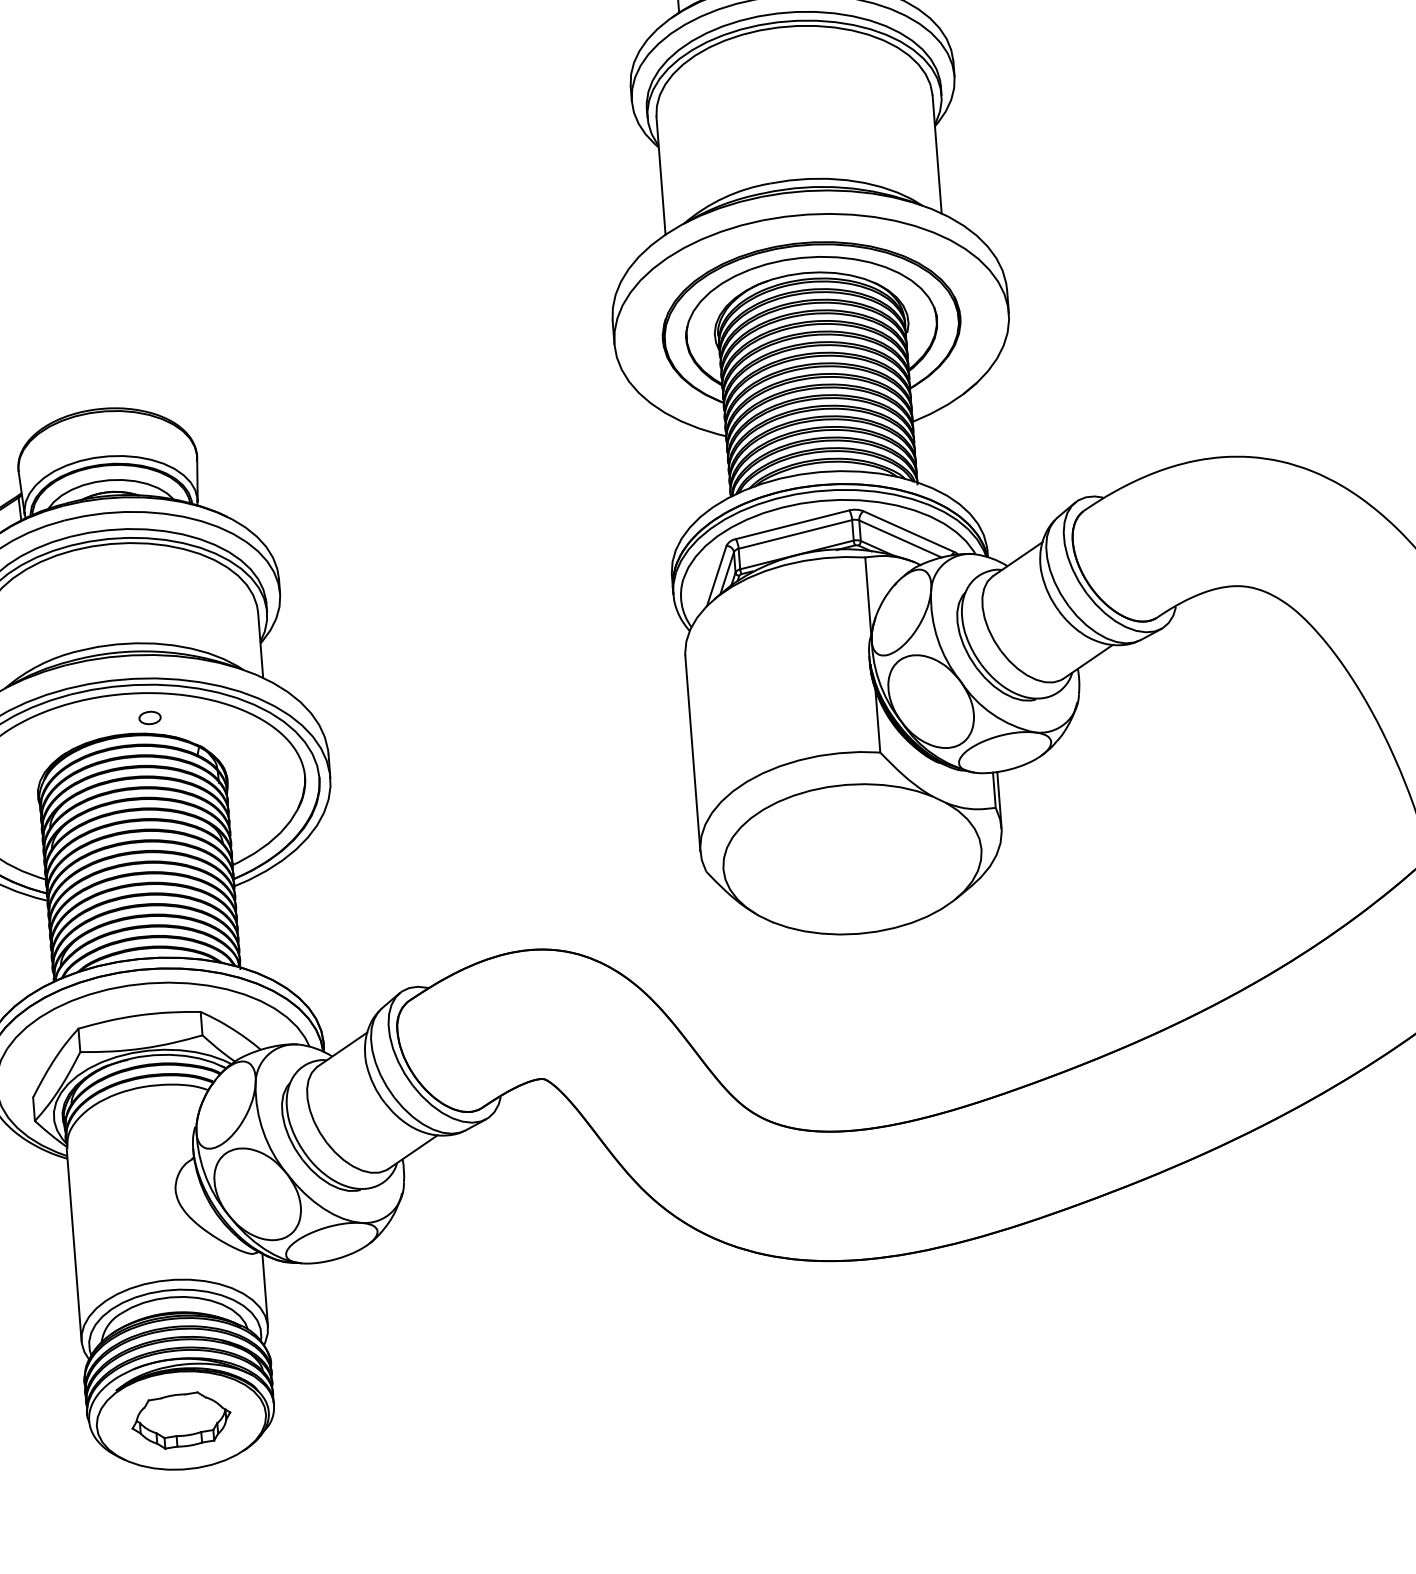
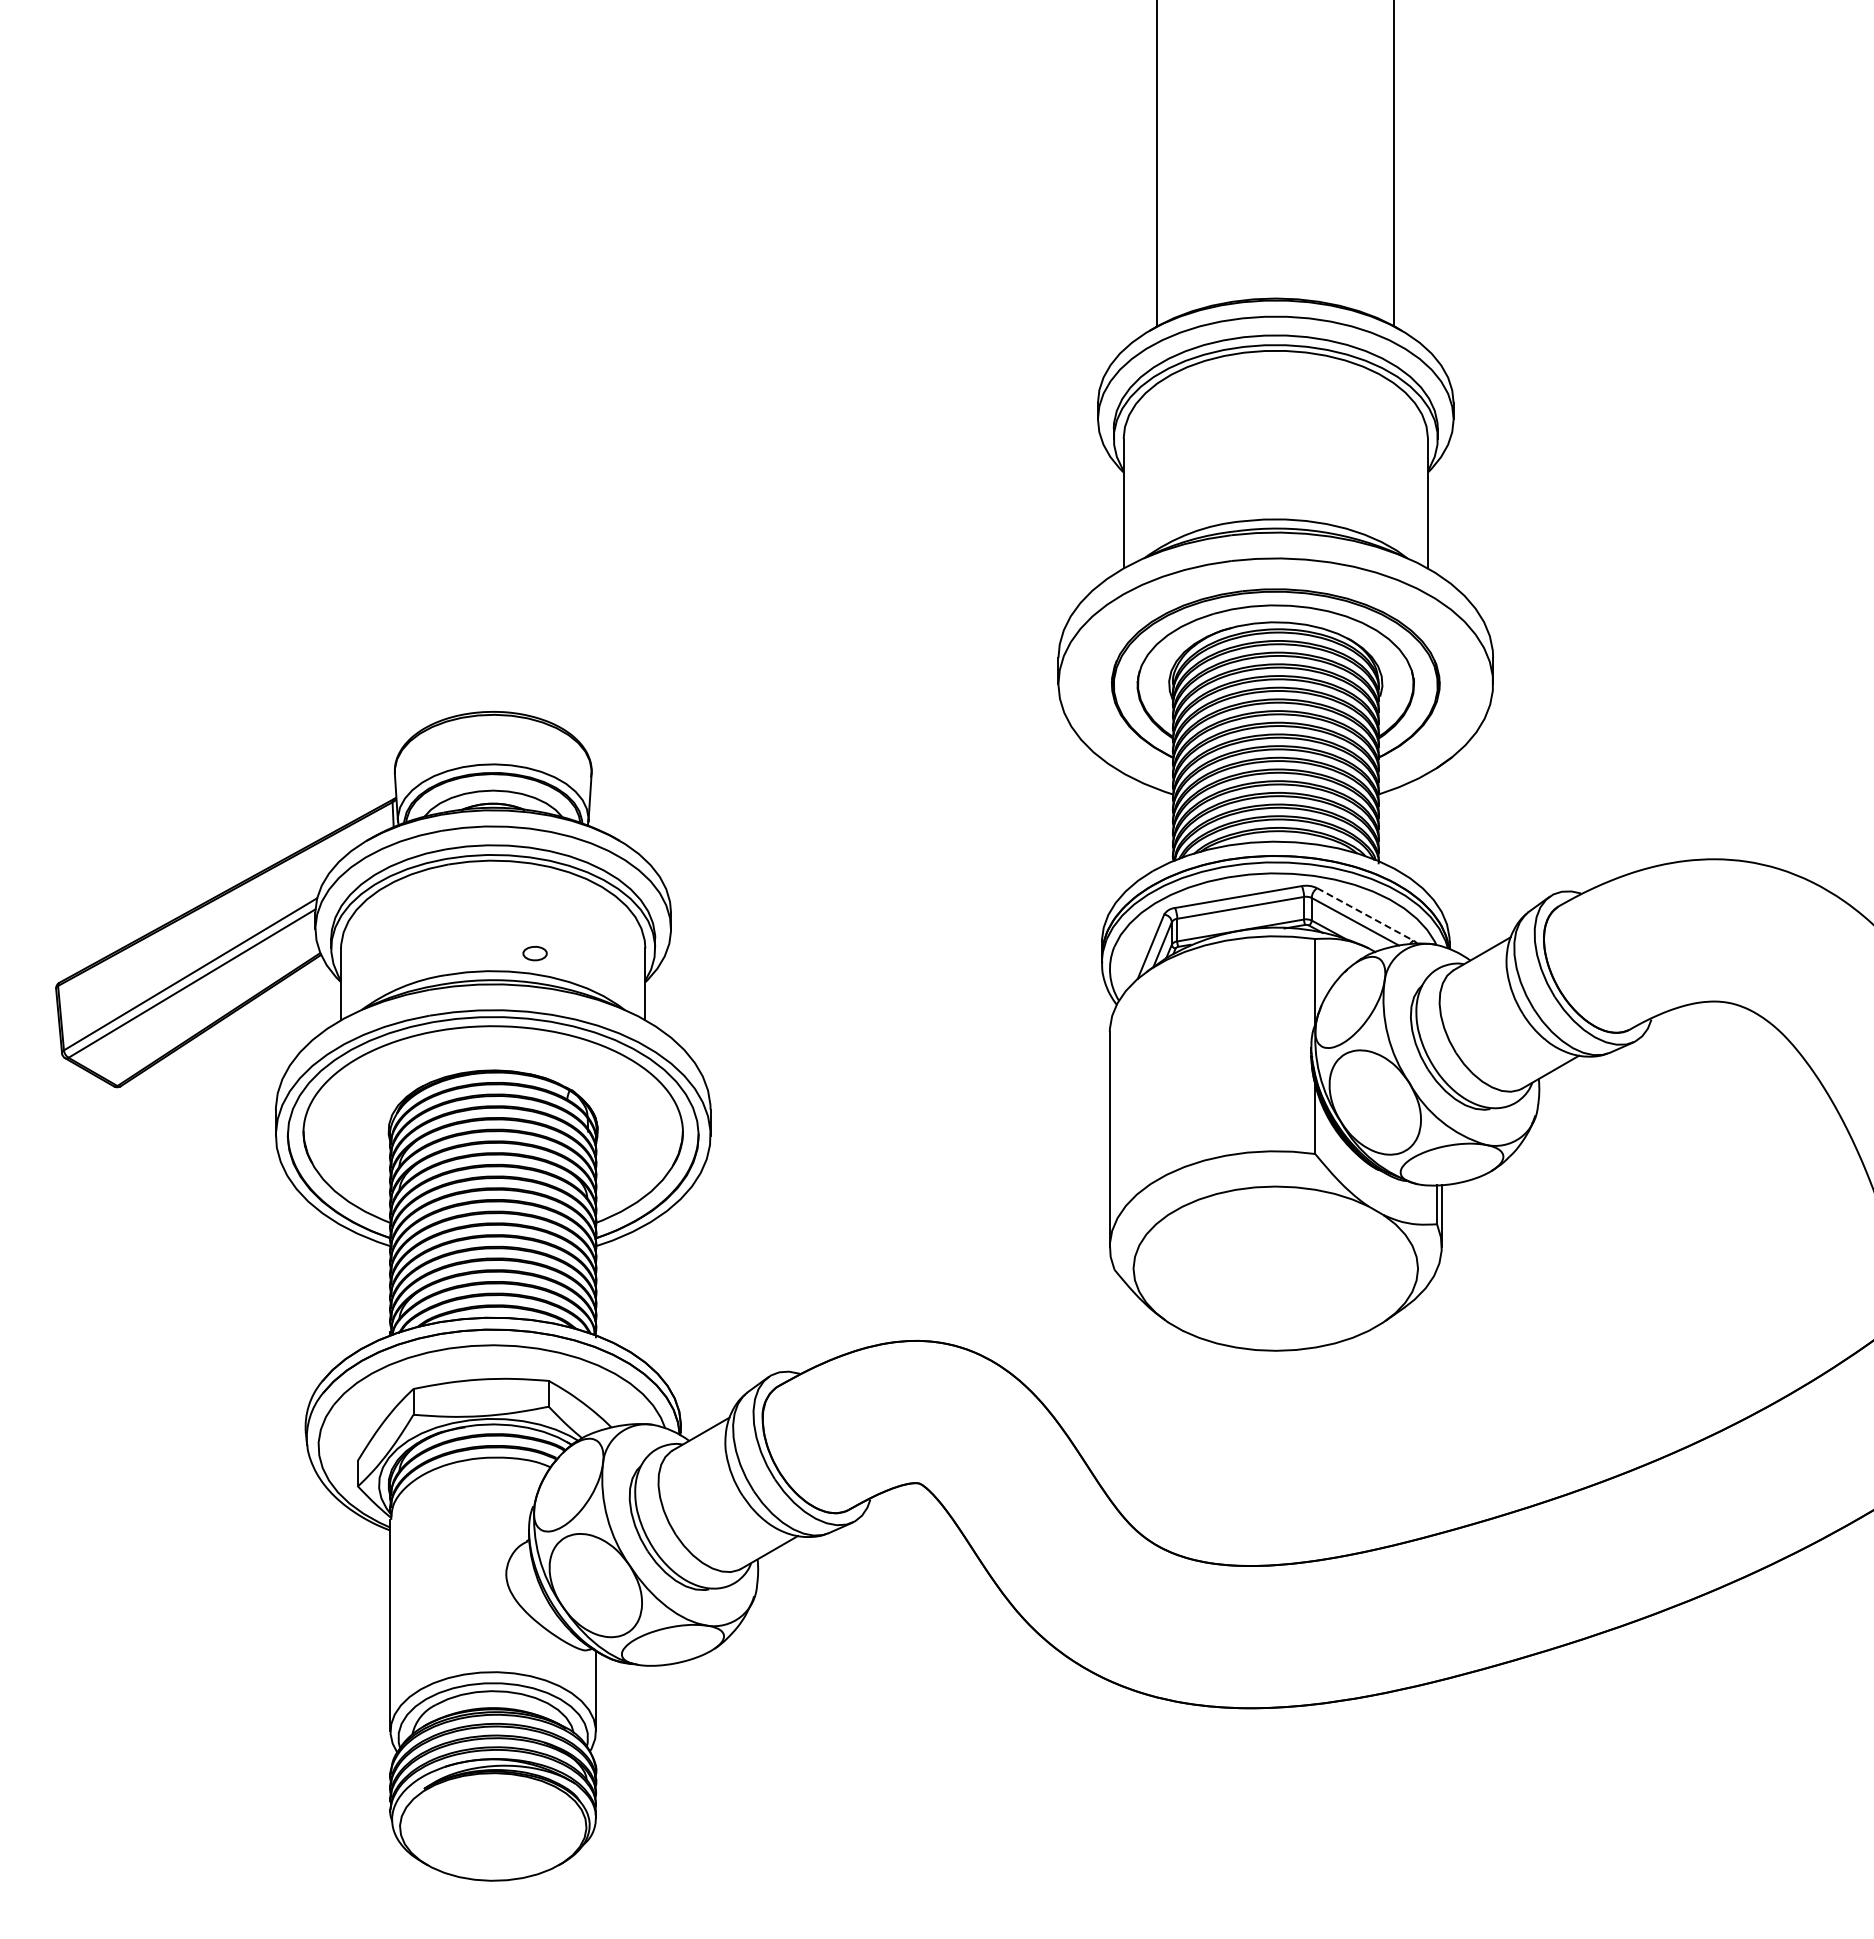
line: (909, 531) -> (1365, 914), solid -> dashed
part: (149, 717) -> (534, 953), moved
part: (181, 1420) -> (493, 1826), removed

